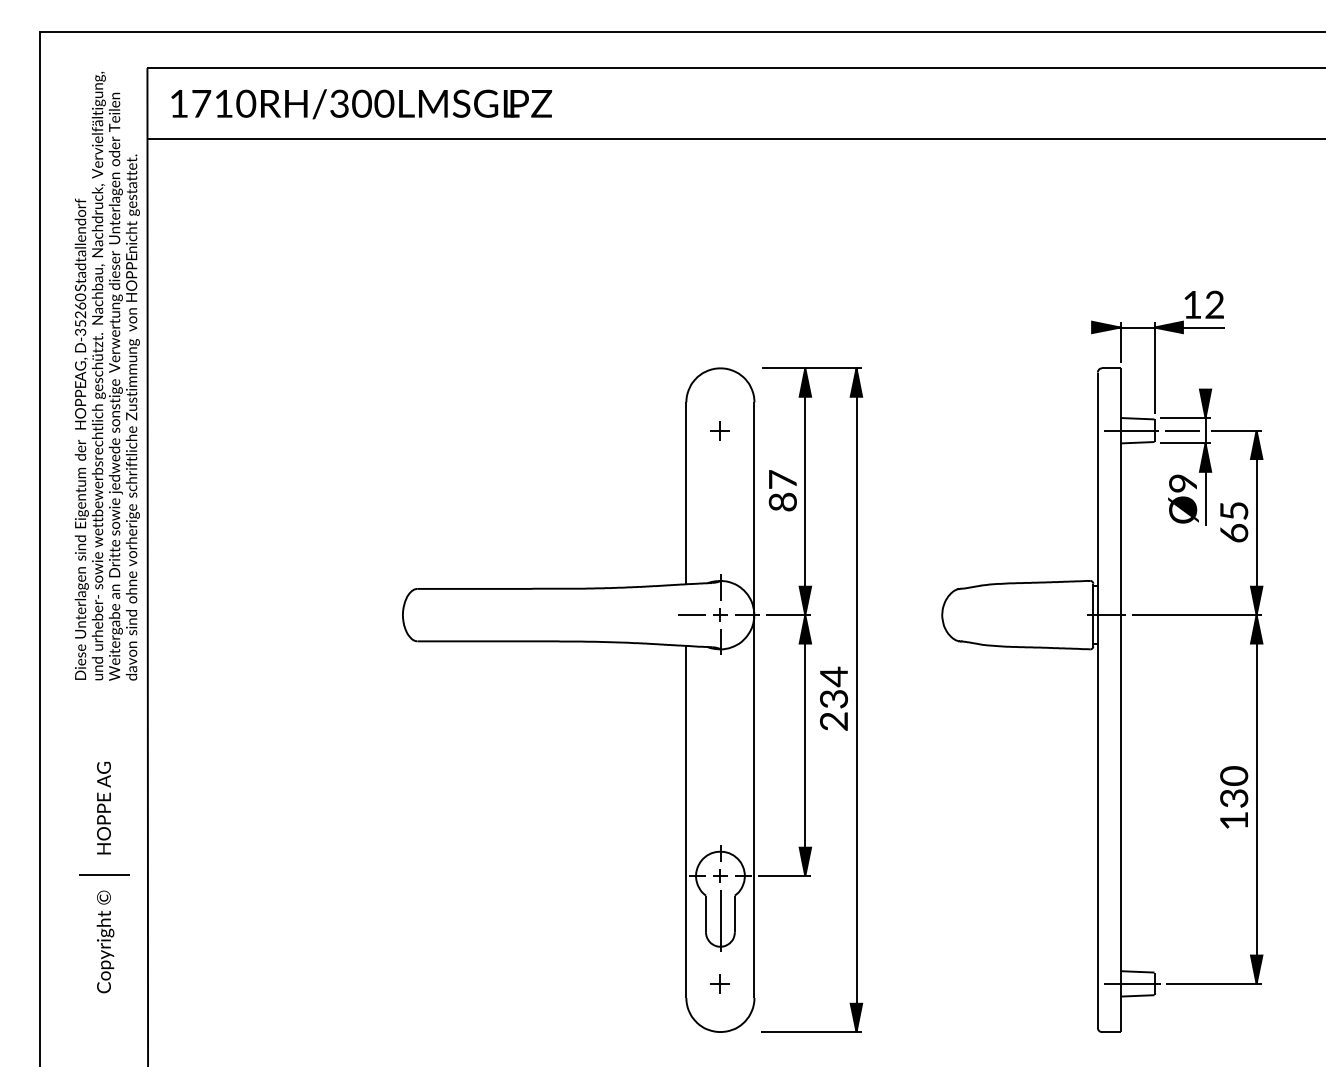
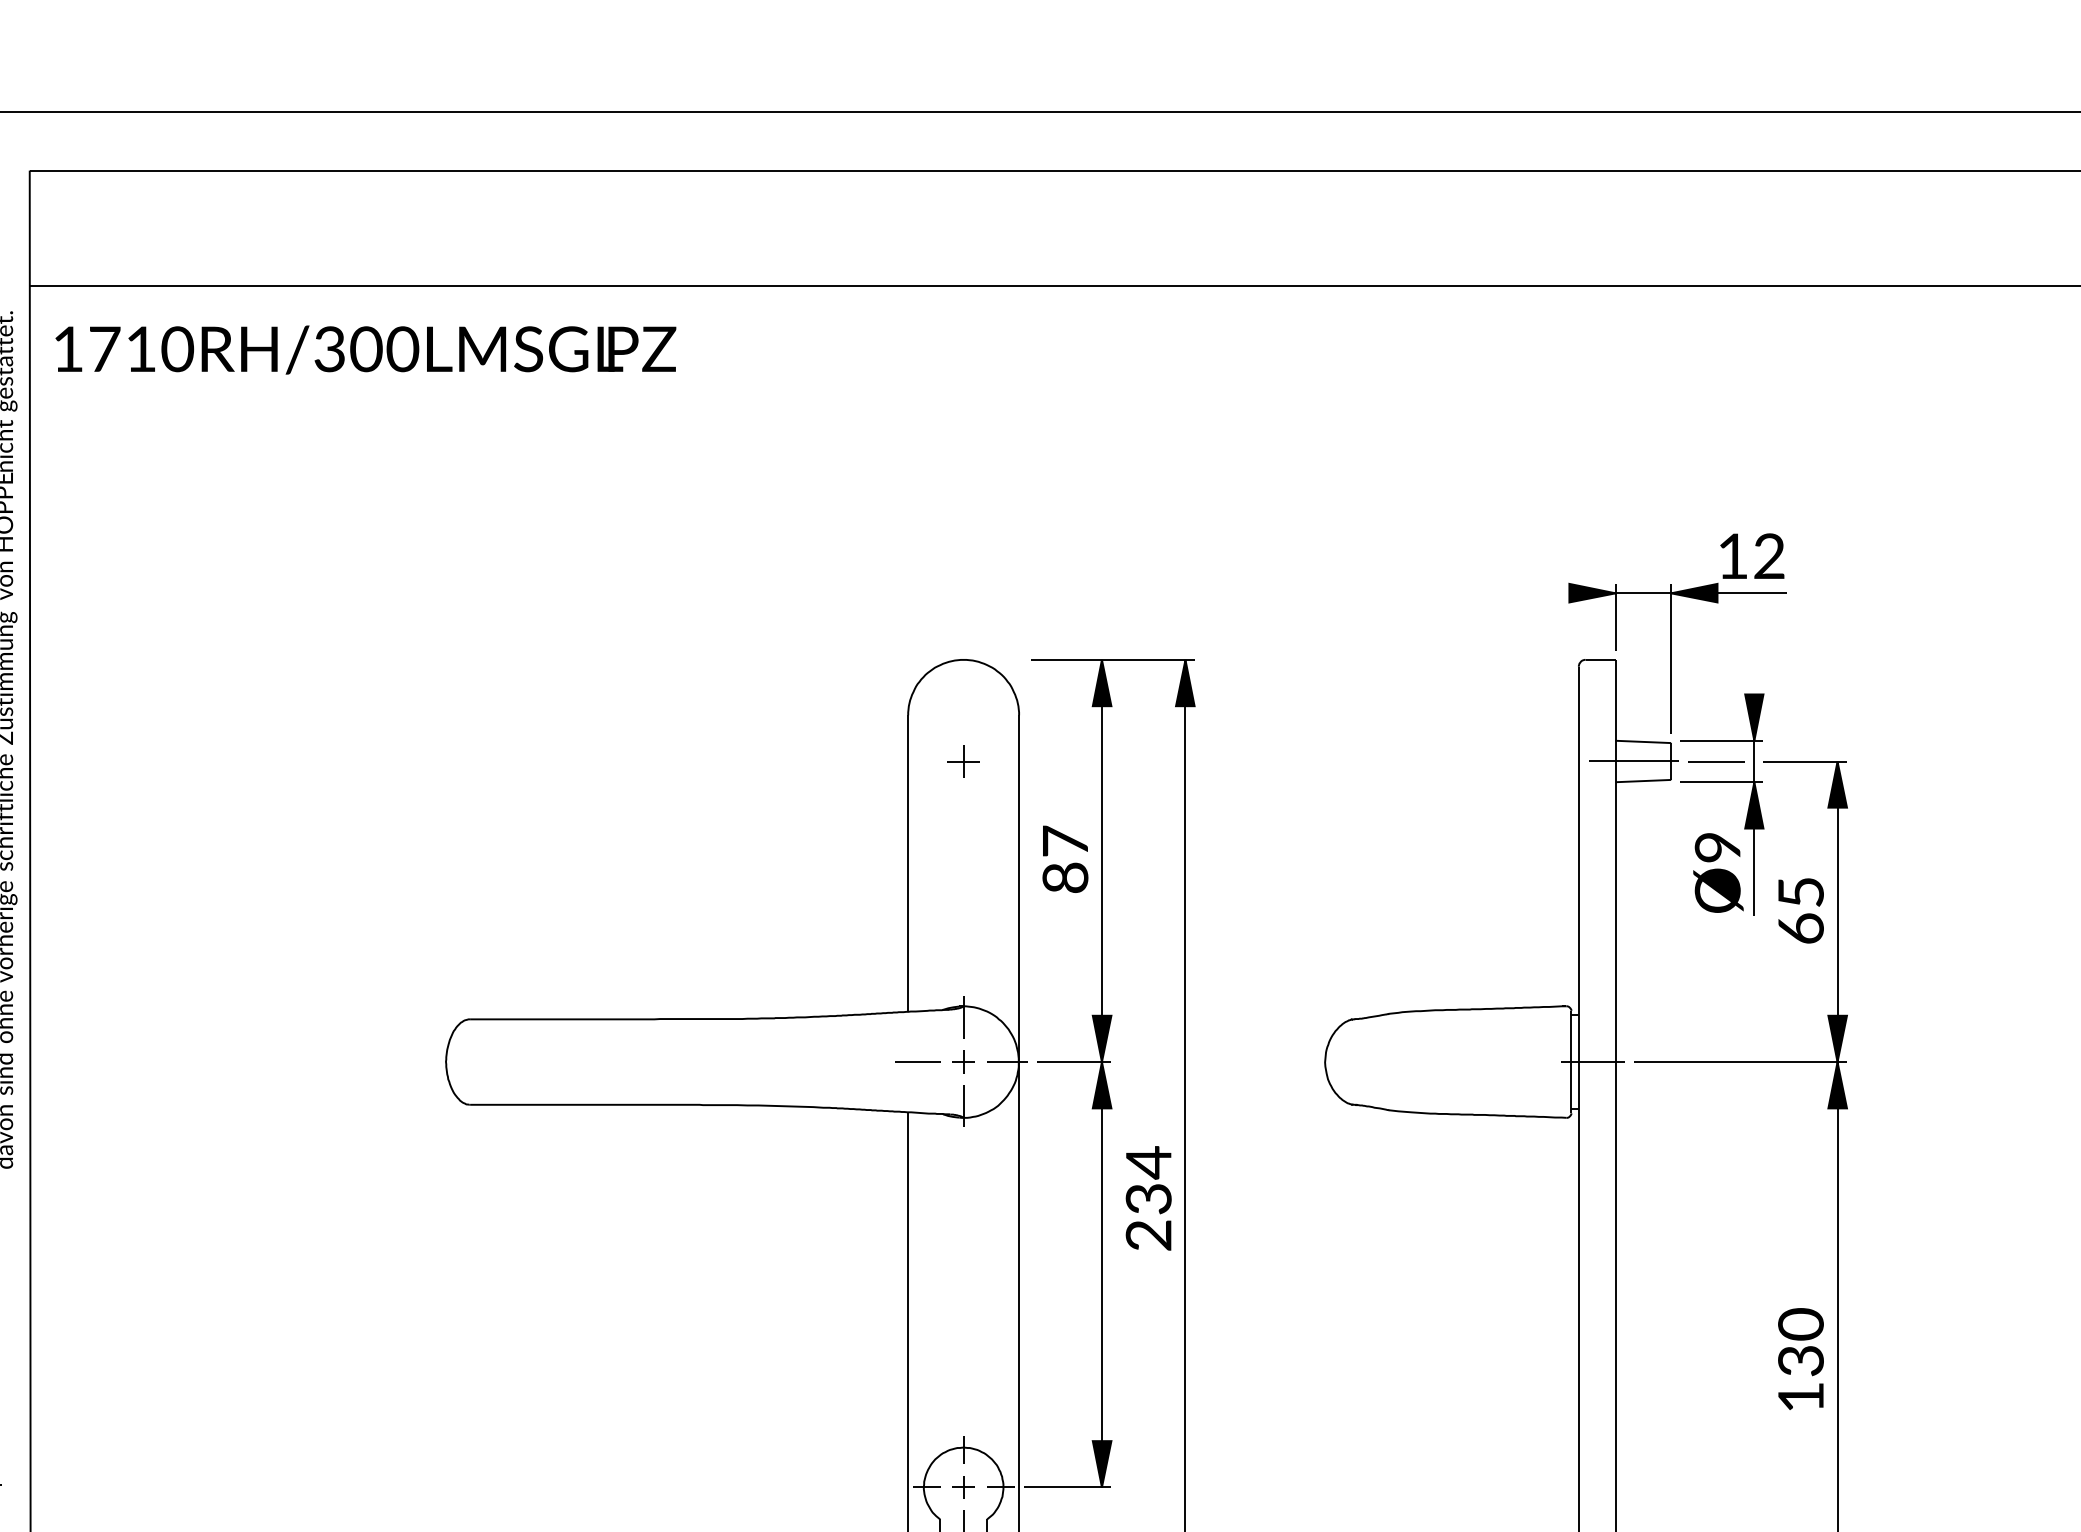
text: (361, 104) -> (365, 350), moved

